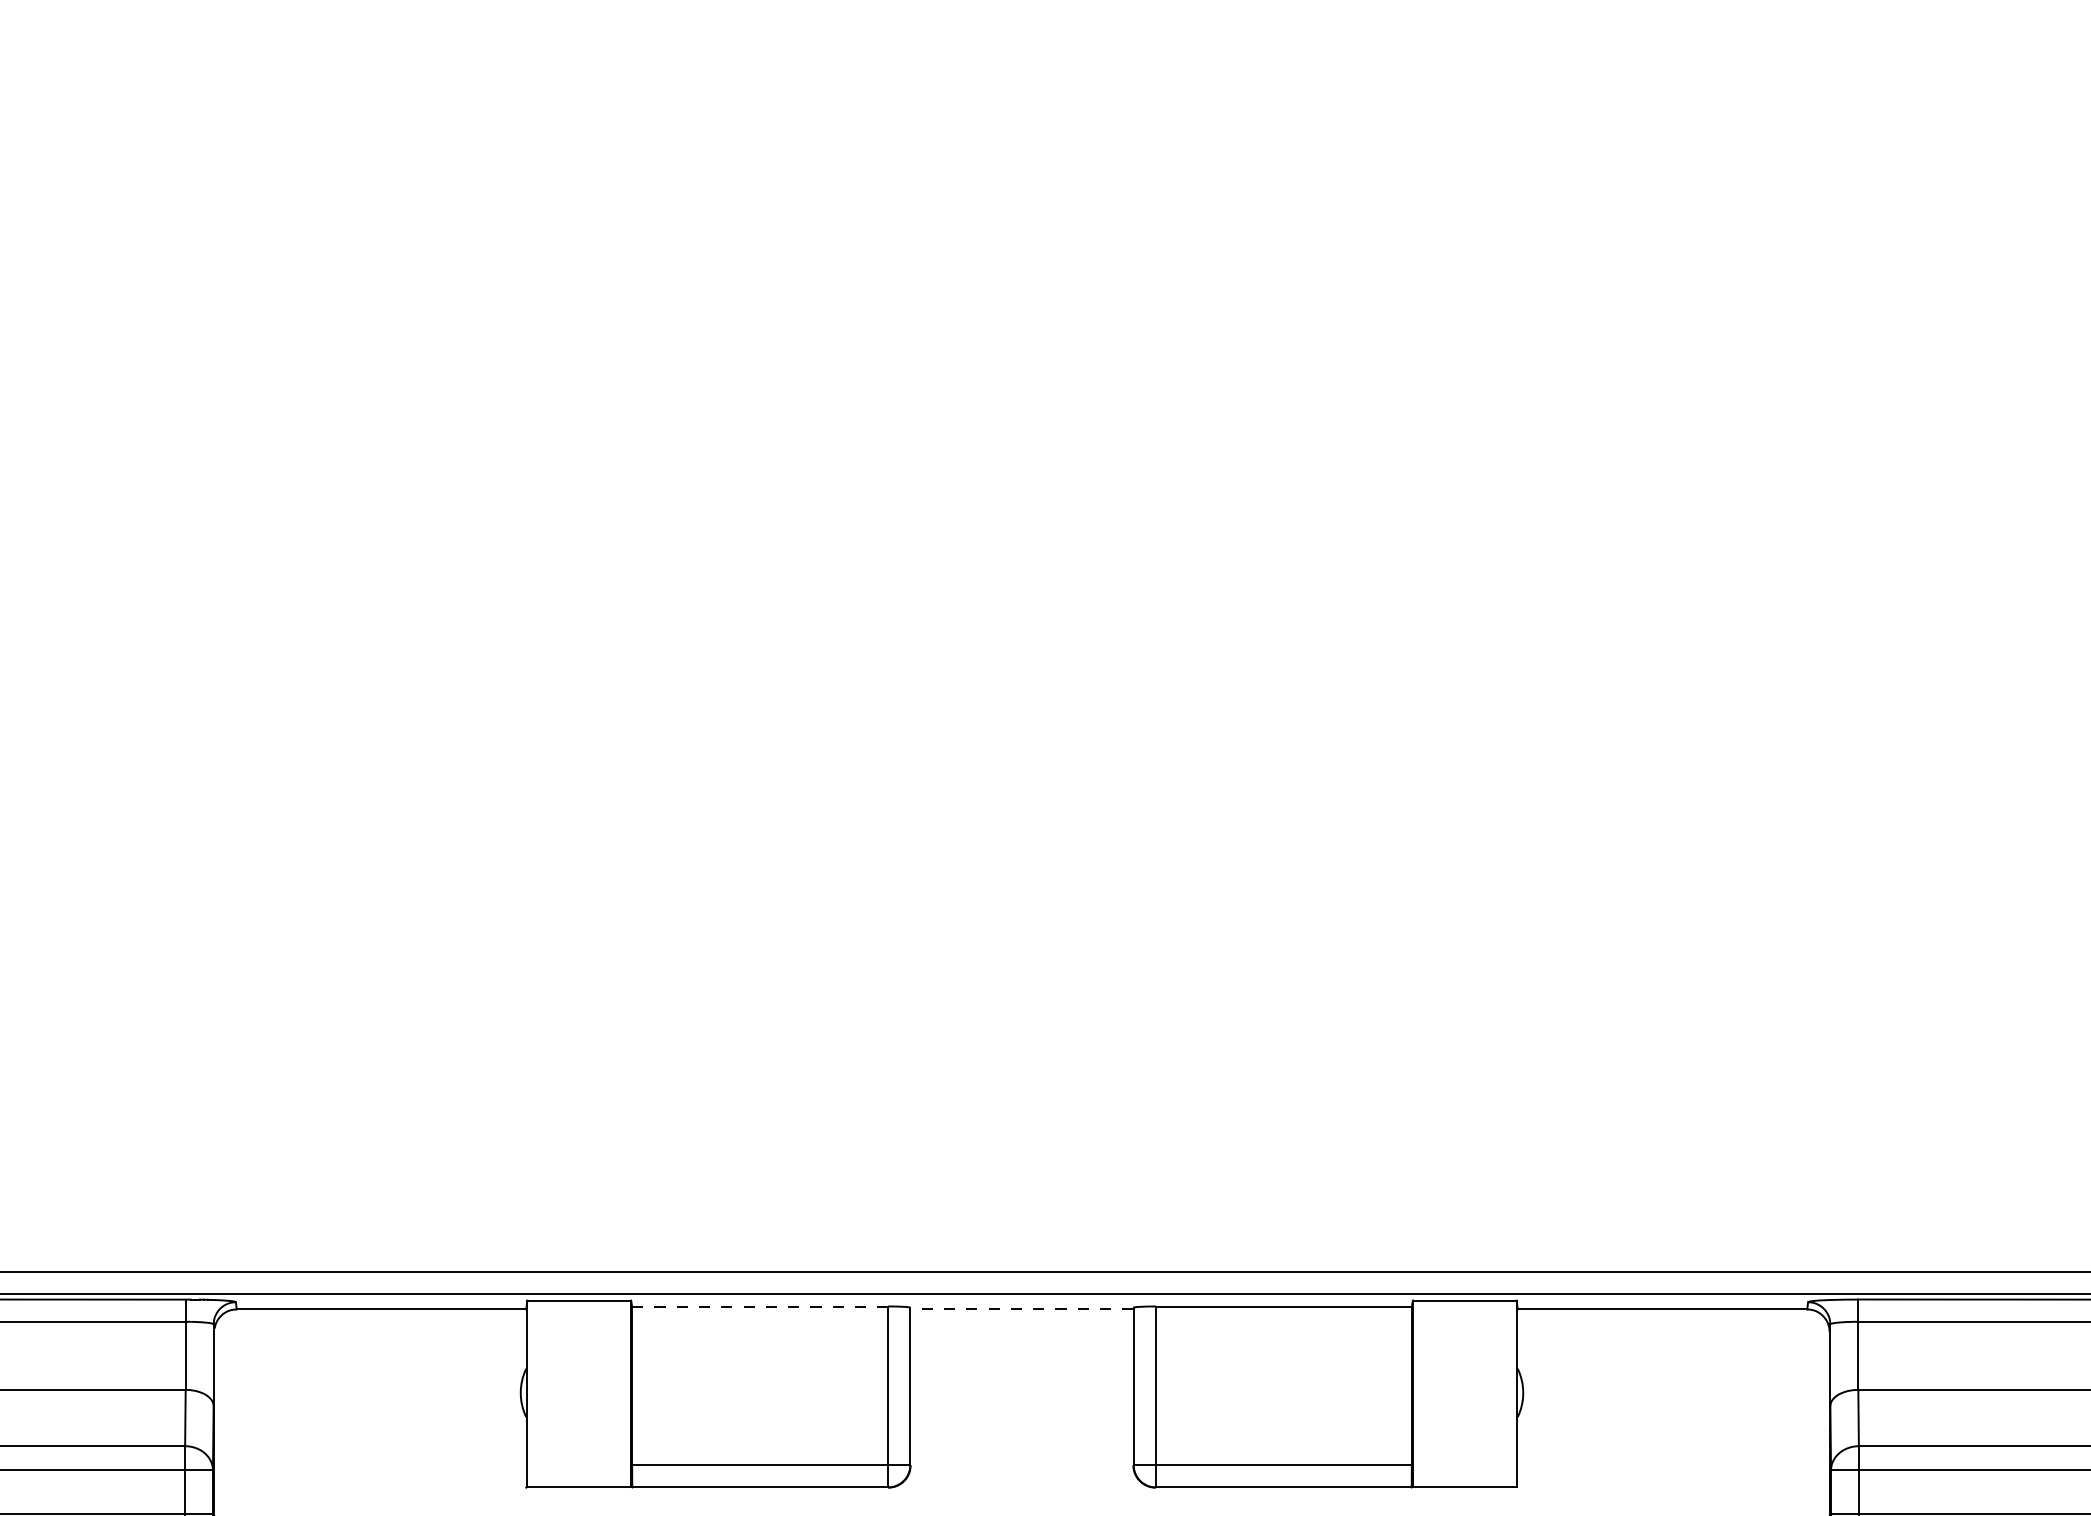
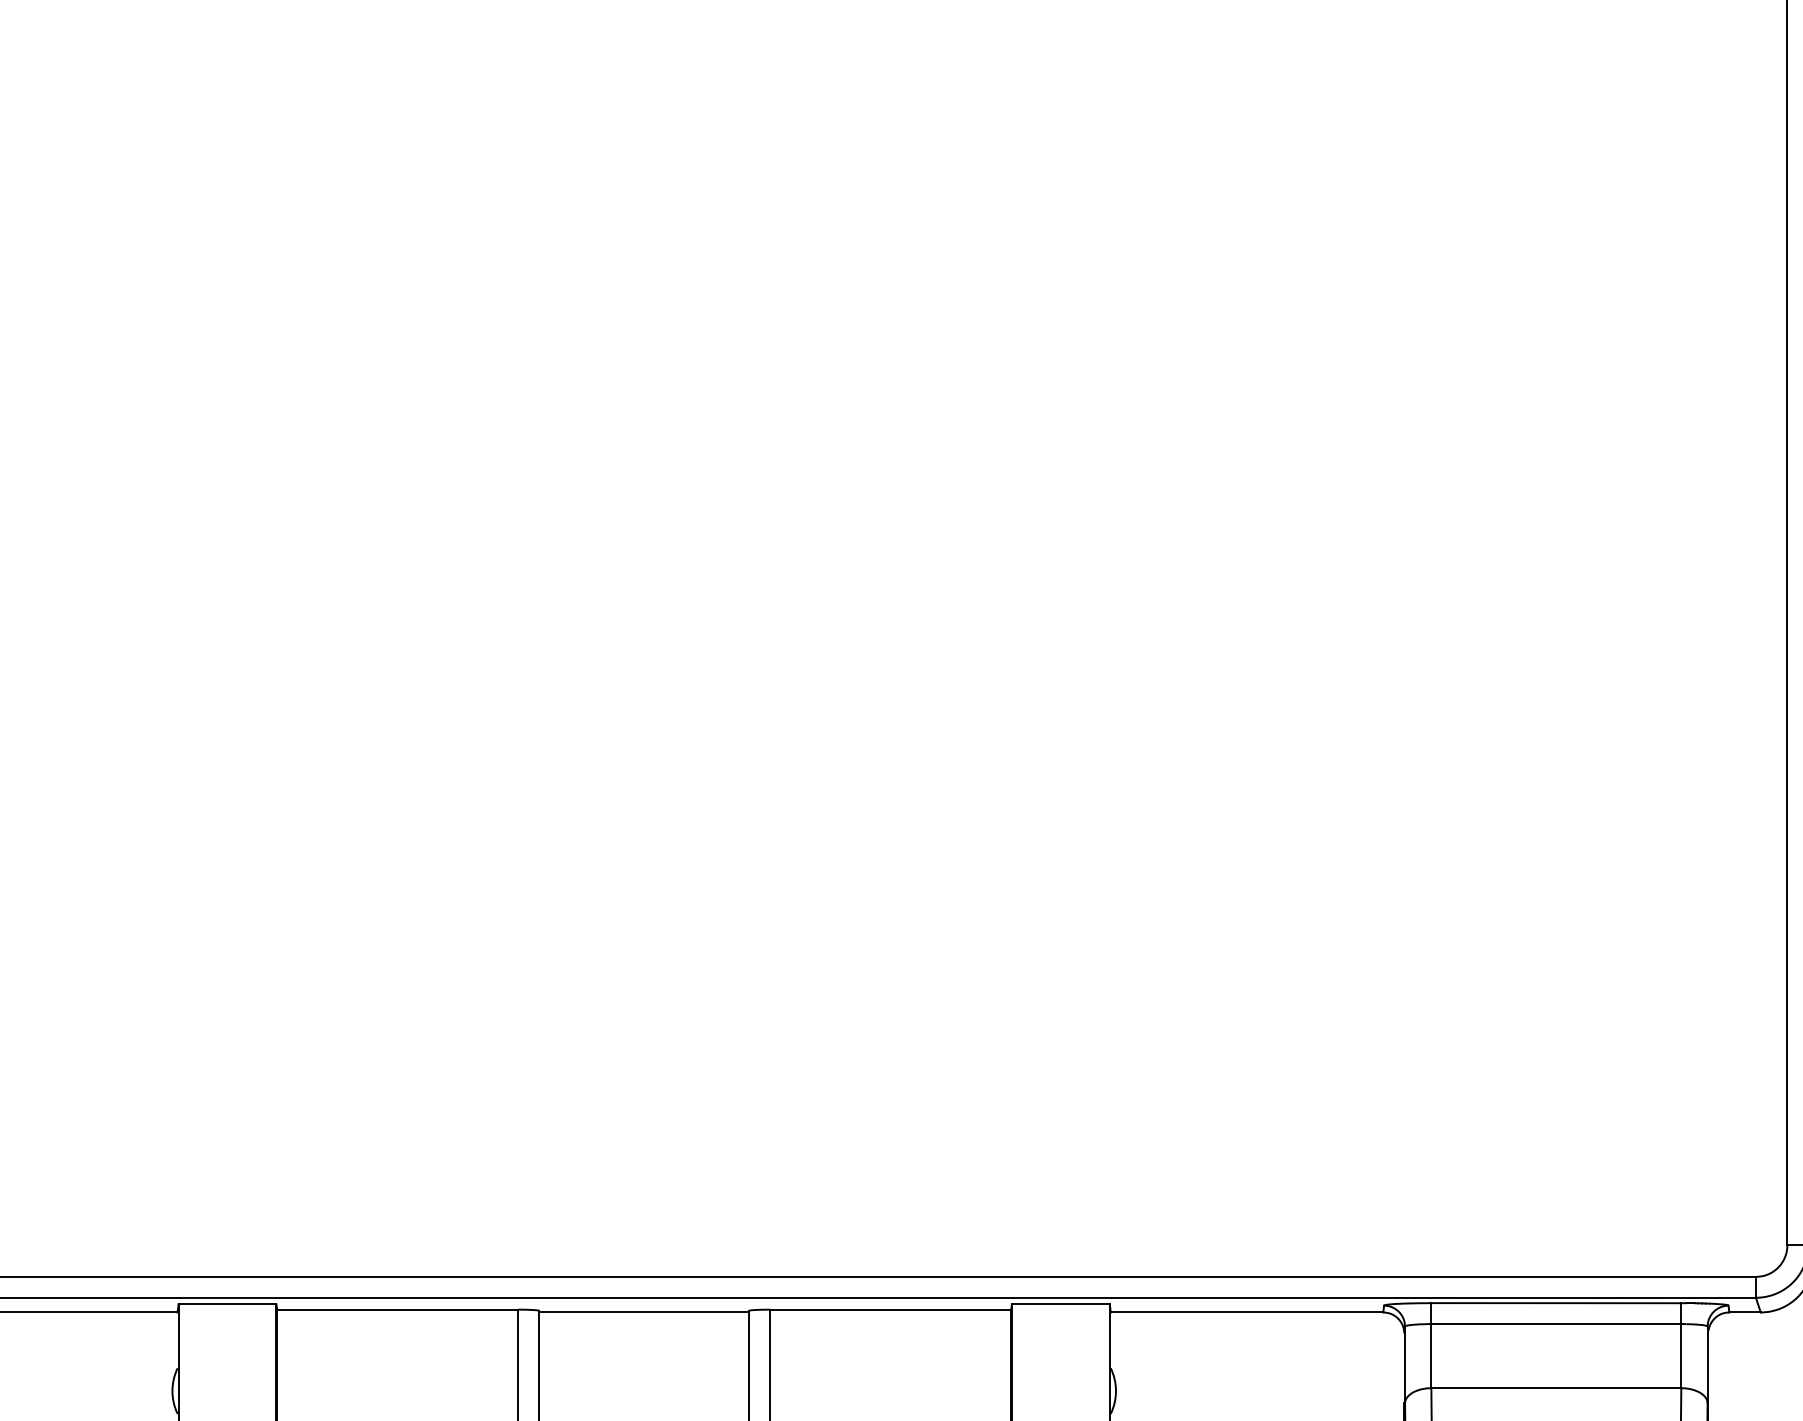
line: (760, 1306) -> (398, 1309), dashed -> solid
line: (1021, 1309) -> (643, 1312), dashed -> solid

